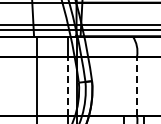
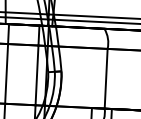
line: (67, 86) -> (36, 75), dashed -> solid
line: (137, 86) -> (106, 78), dashed -> solid

